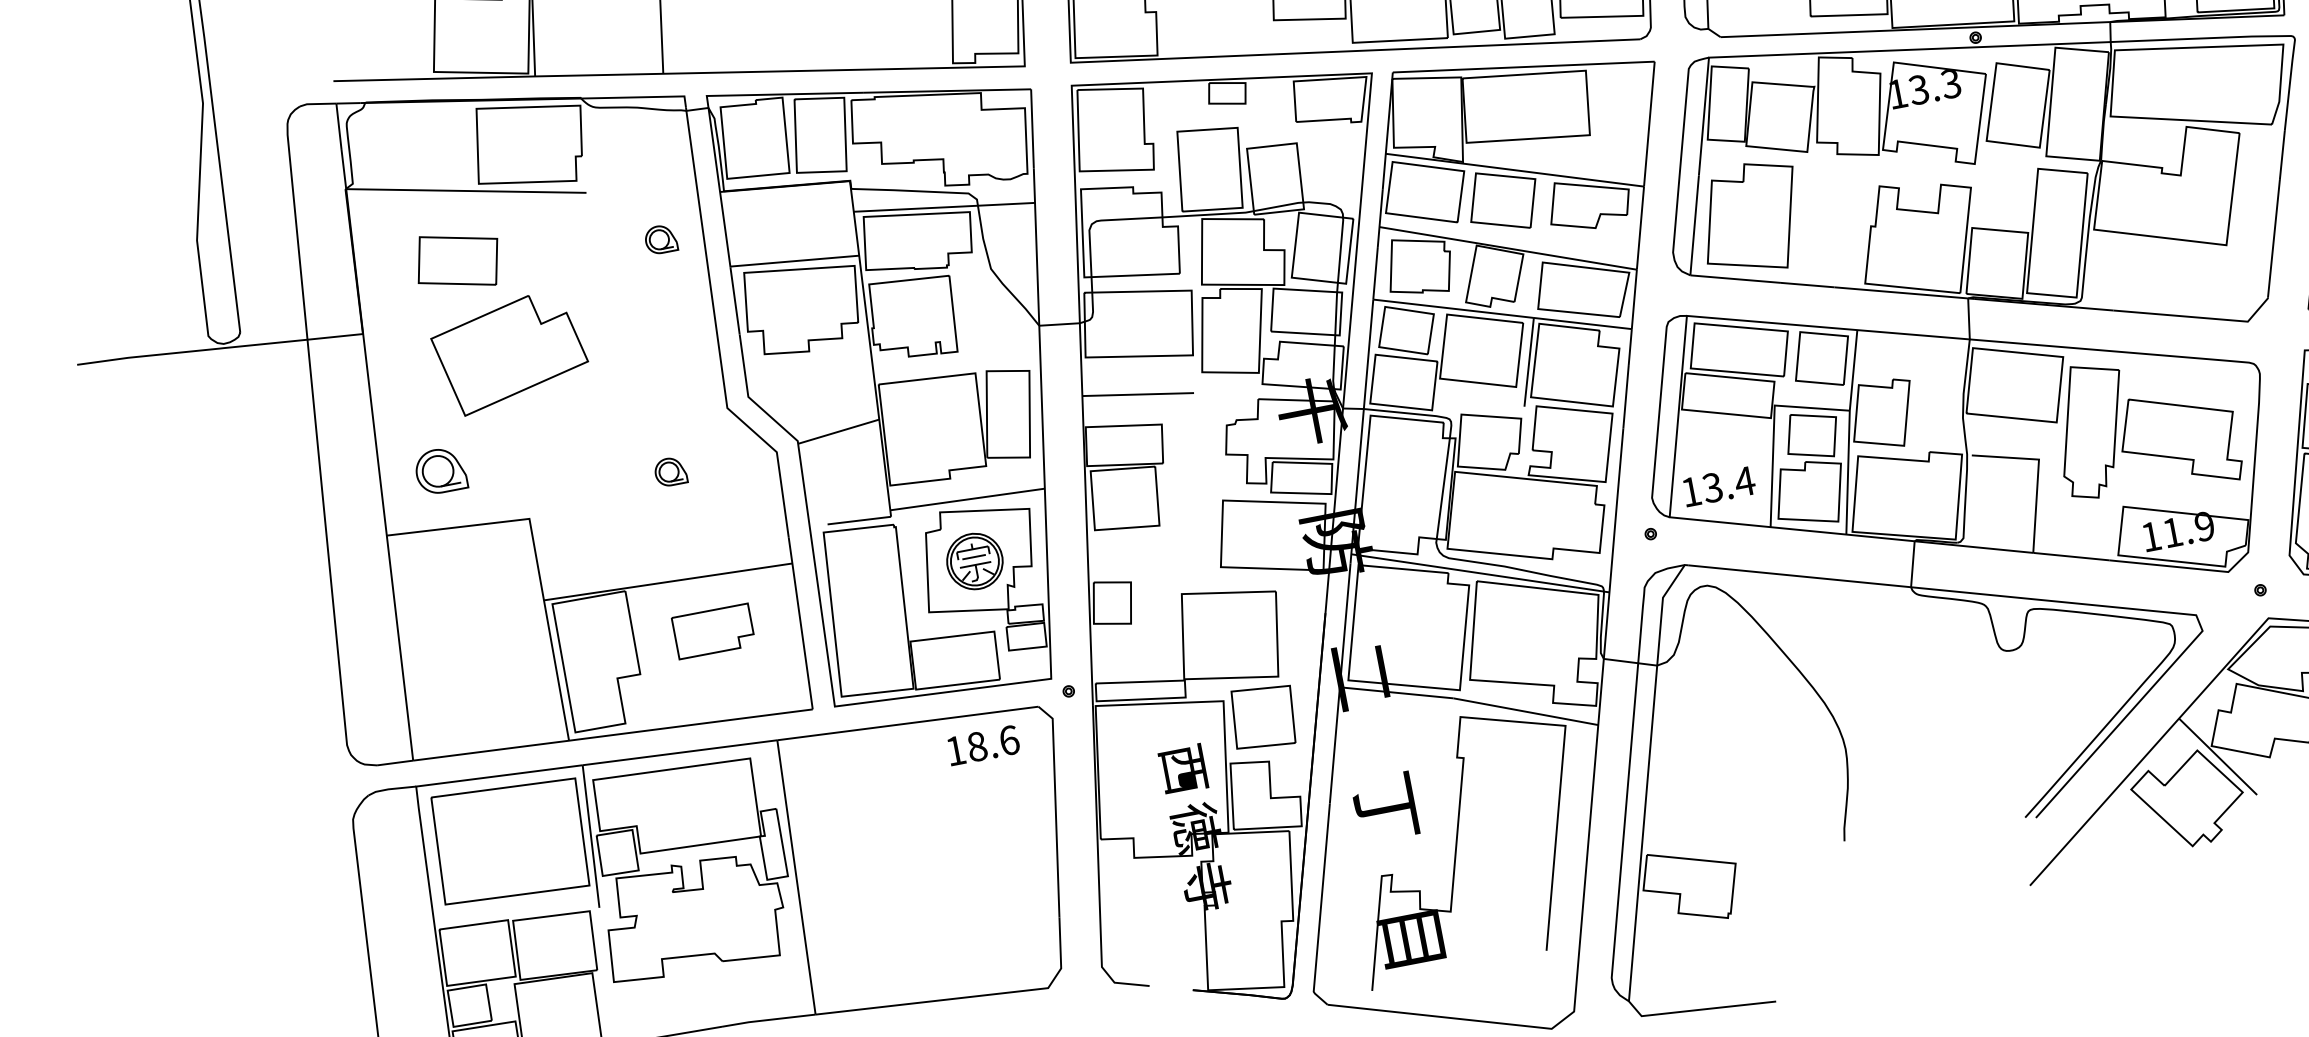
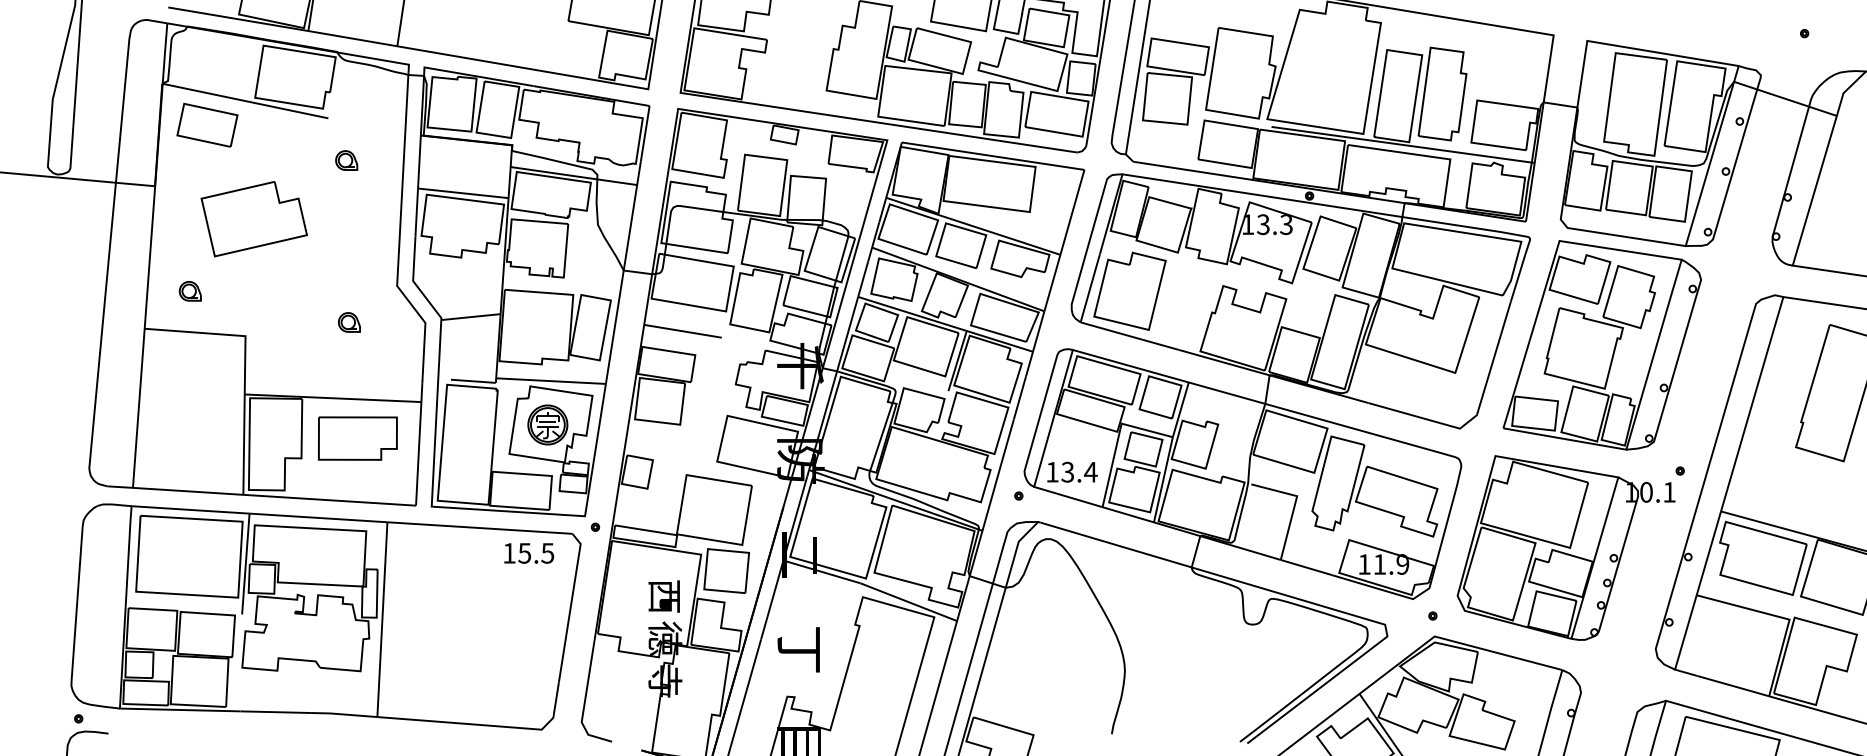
part: (660, 239) -> (346, 160), moved
part: (457, 259) -> (207, 124), moved
part: (439, 471) -> (189, 291), size x0.62
part: (713, 631) -> (357, 438), size x1.43
text: (993, 743) -> (536, 553), 18.6 -> 15.5

